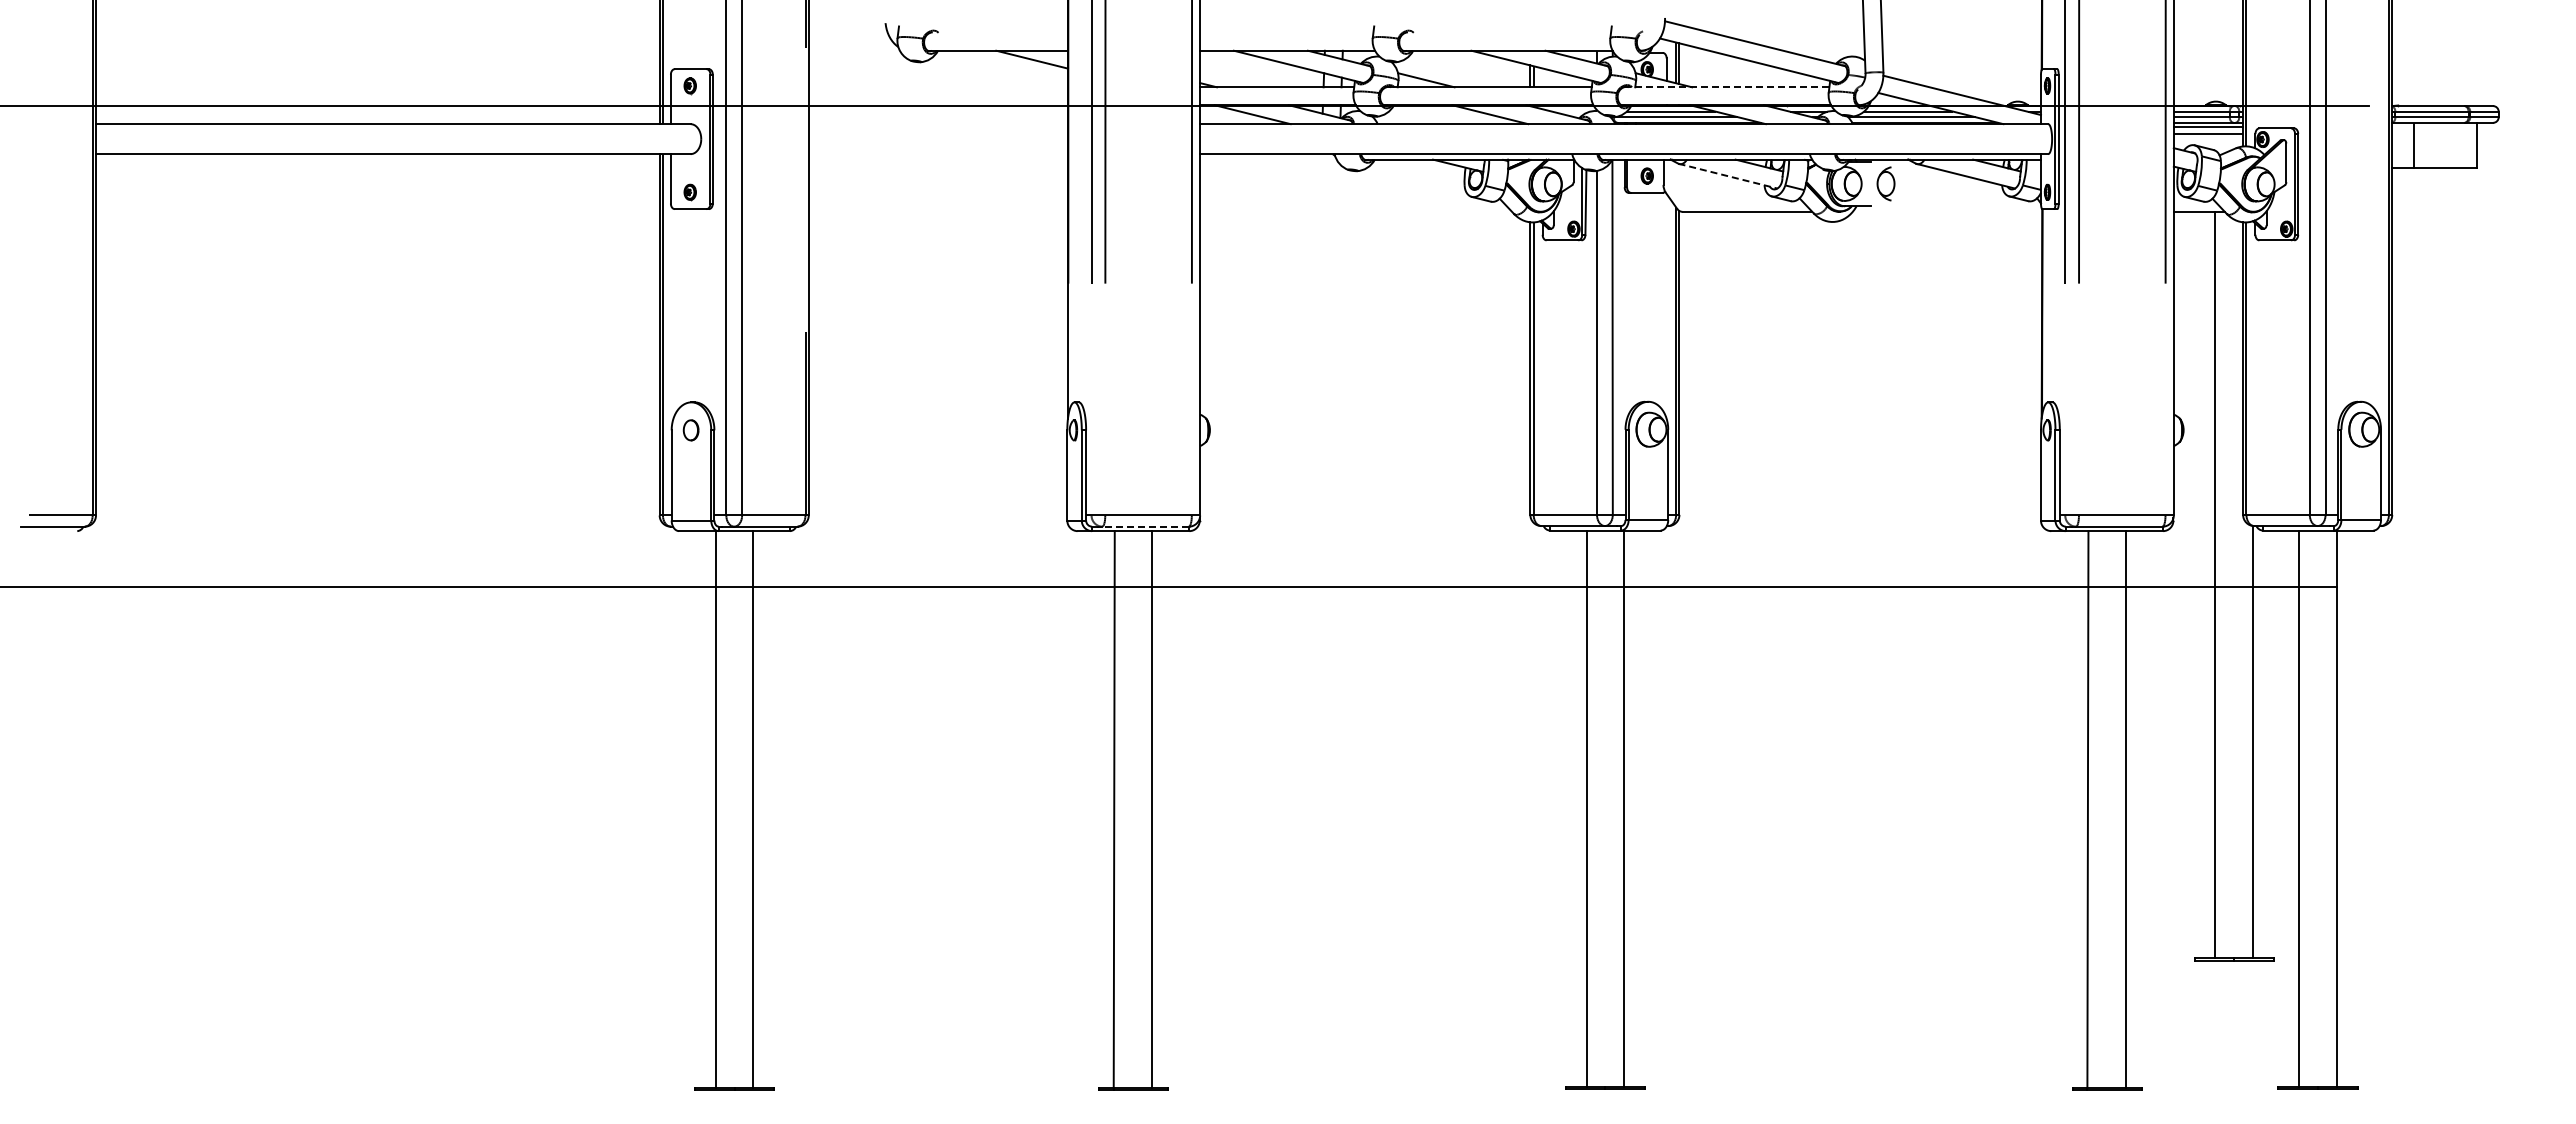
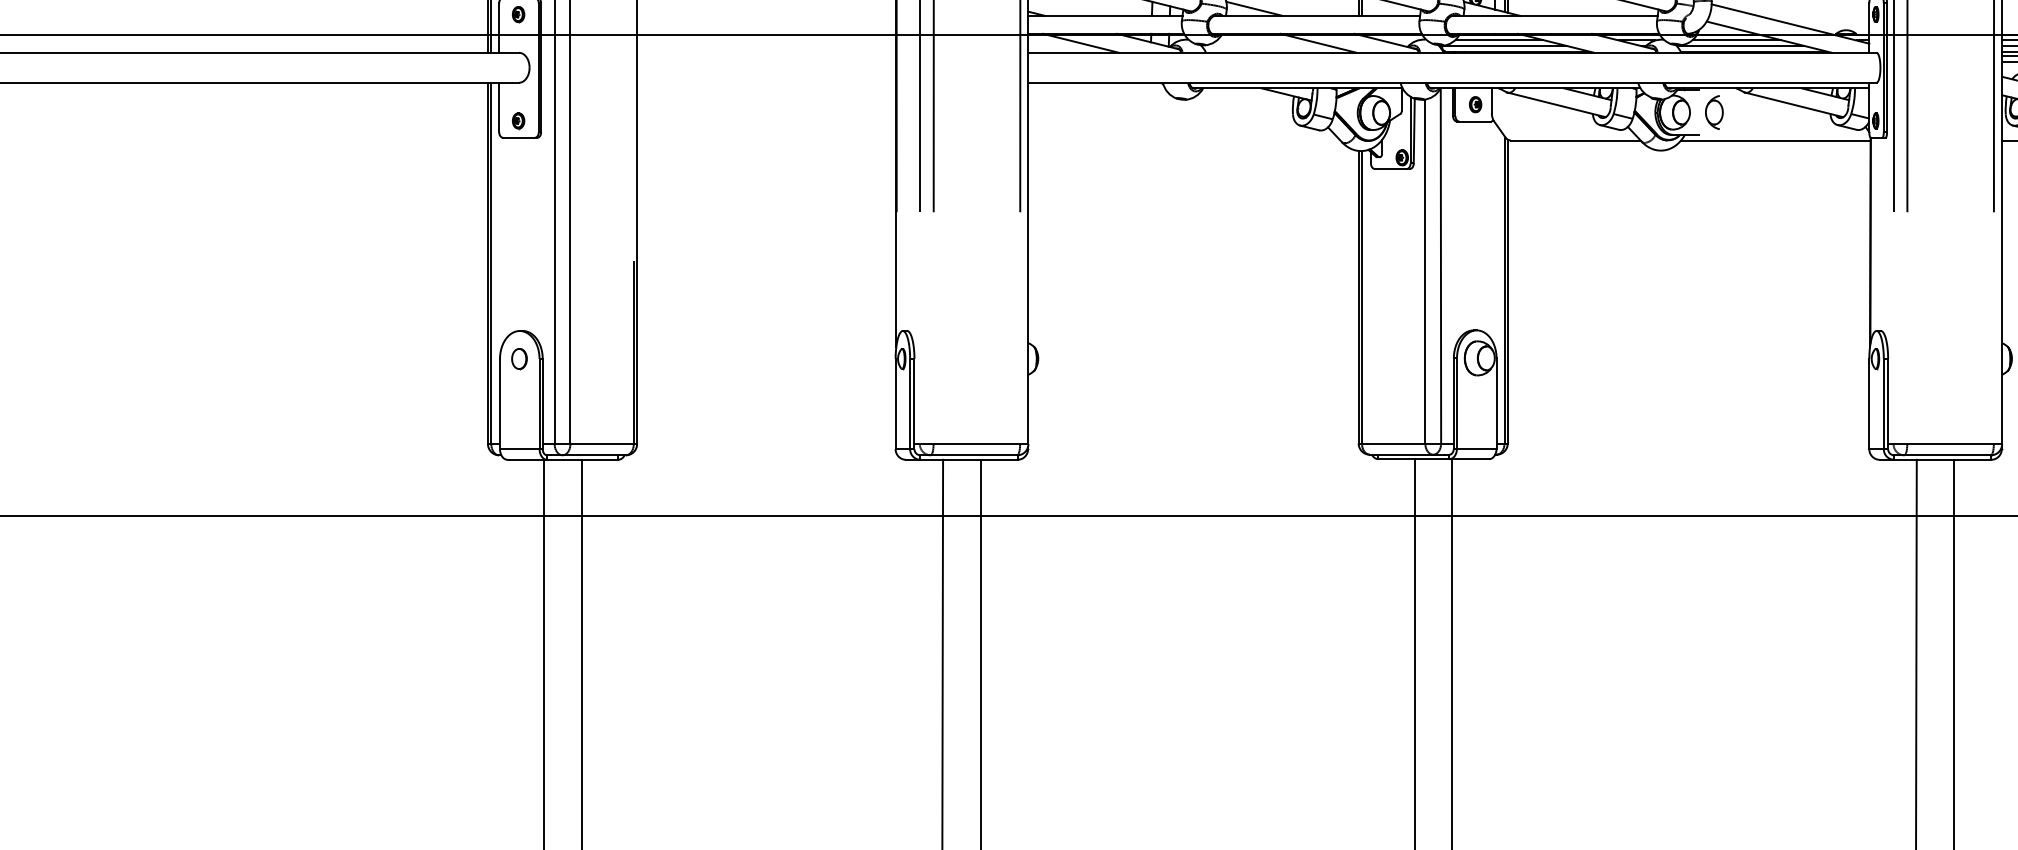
line: (1726, 87) -> (1554, 16), dashed -> solid
line: (1727, 176) -> (1555, 105), dashed -> solid
line: (1946, 211) -> (1774, 140), added
line: (1145, 526) -> (973, 455), dashed -> solid

